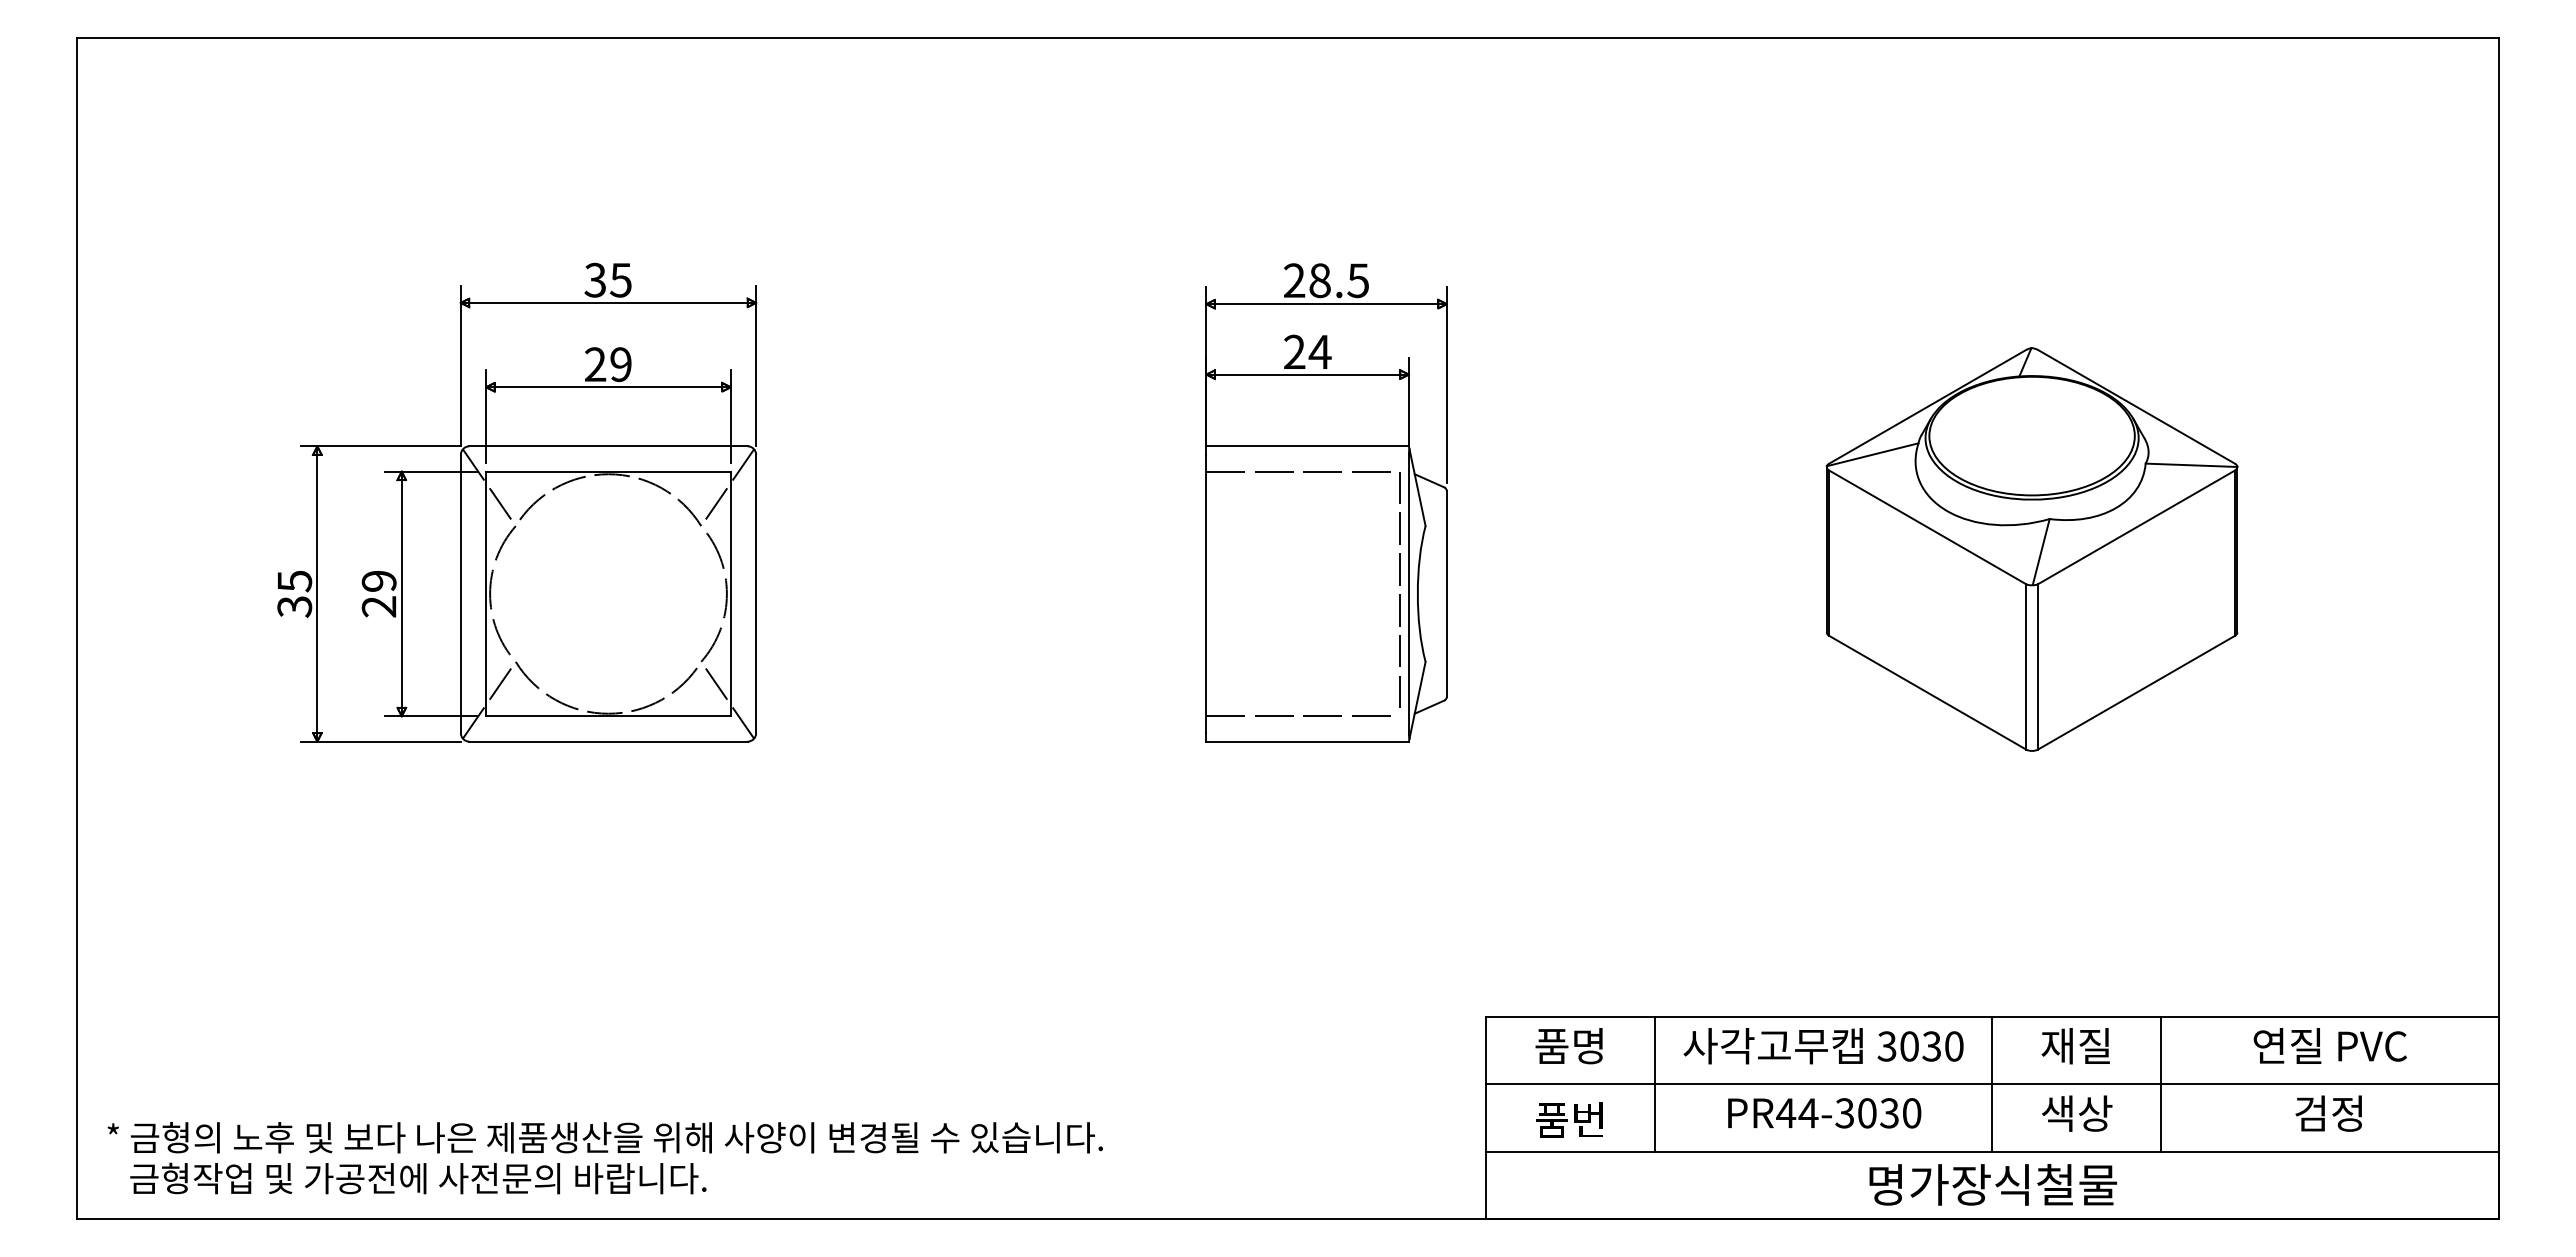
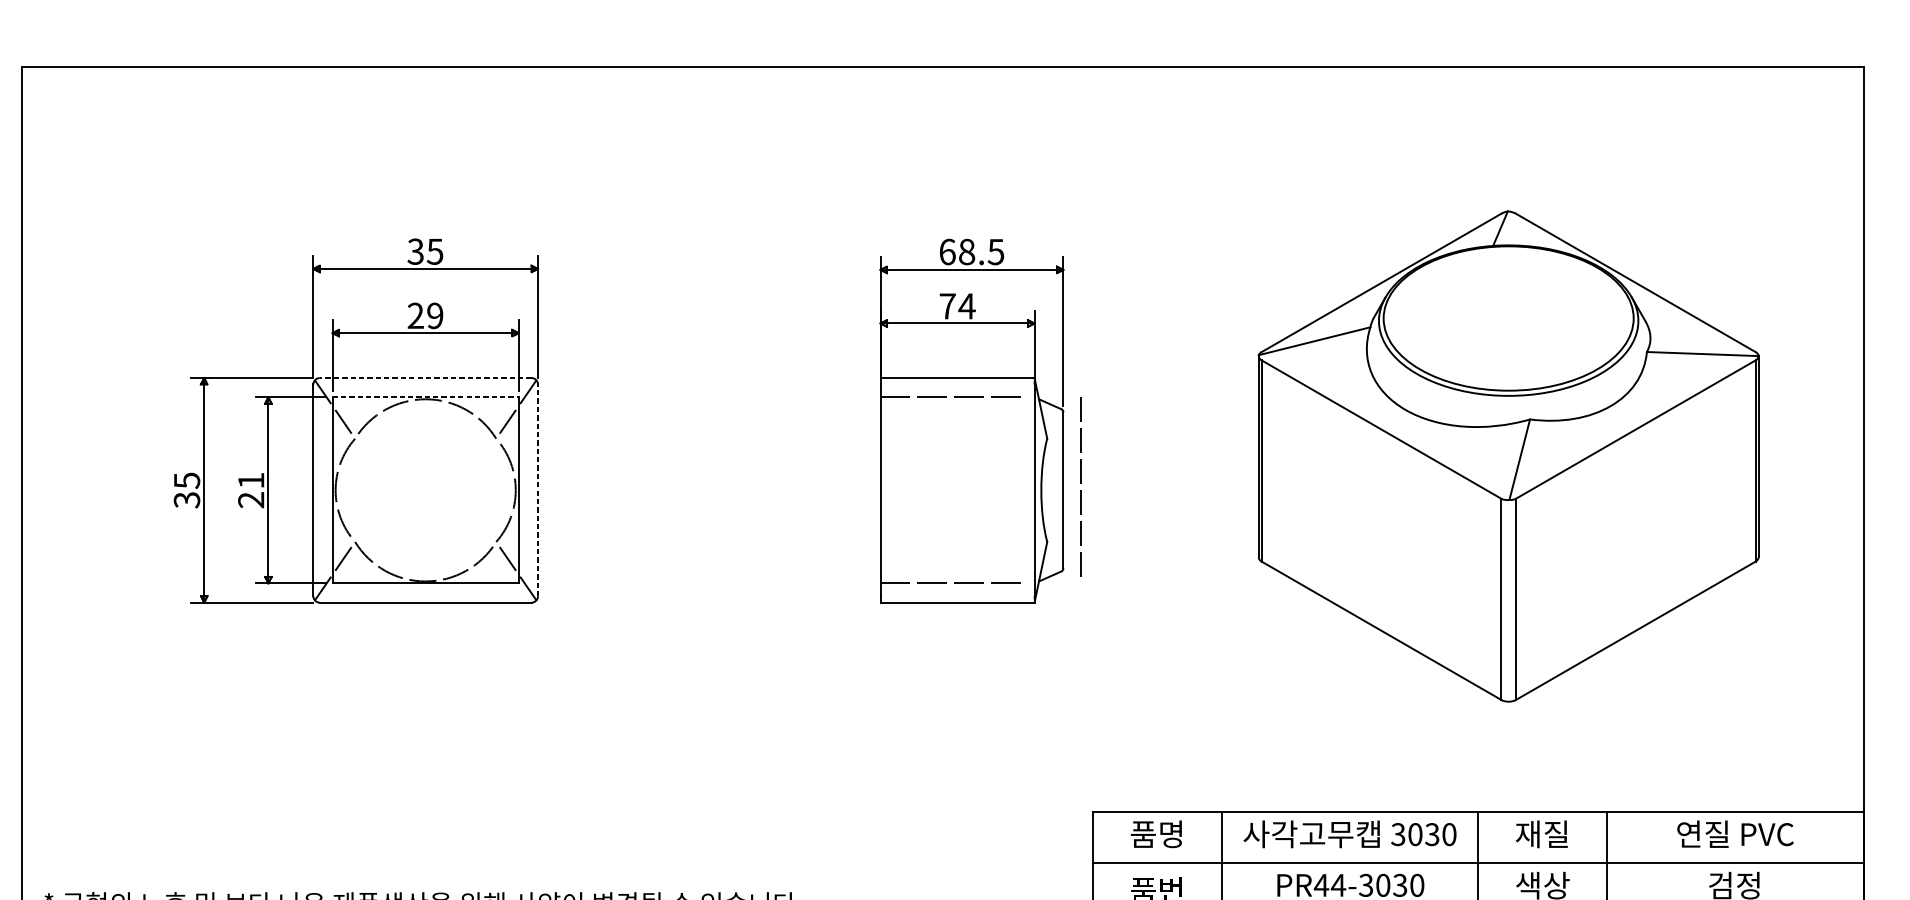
text: (1294, 280) -> (947, 251), 28.5 -> 68.5
text: (1294, 351) -> (947, 305), 24 -> 74
line: (608, 446) -> (425, 378), solid -> dashed
line: (609, 471) -> (426, 397), solid -> dashed
part: (2031, 549) -> (1508, 456), size x1.6
text: (378, 581) -> (250, 480), 29 -> 21
line: (1399, 585) -> (1079, 483), moved
line: (756, 593) -> (538, 489), solid -> dashed

